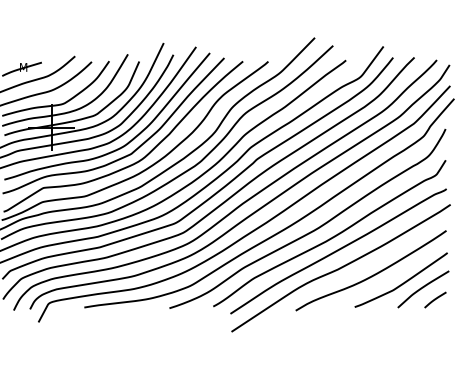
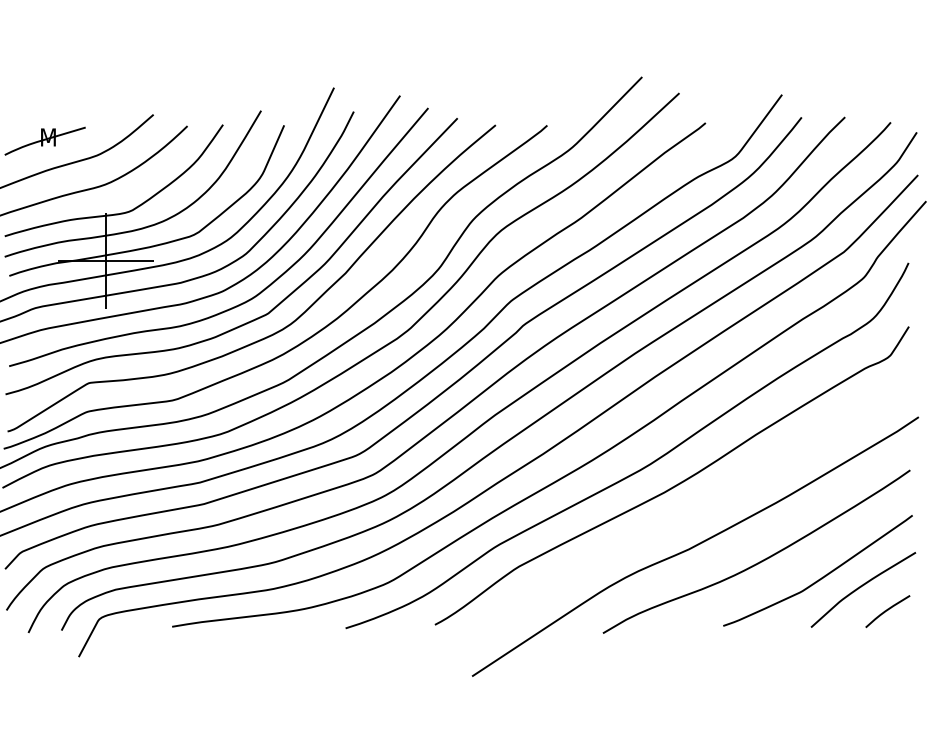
curve: (338, 251) -> (690, 512), removed

